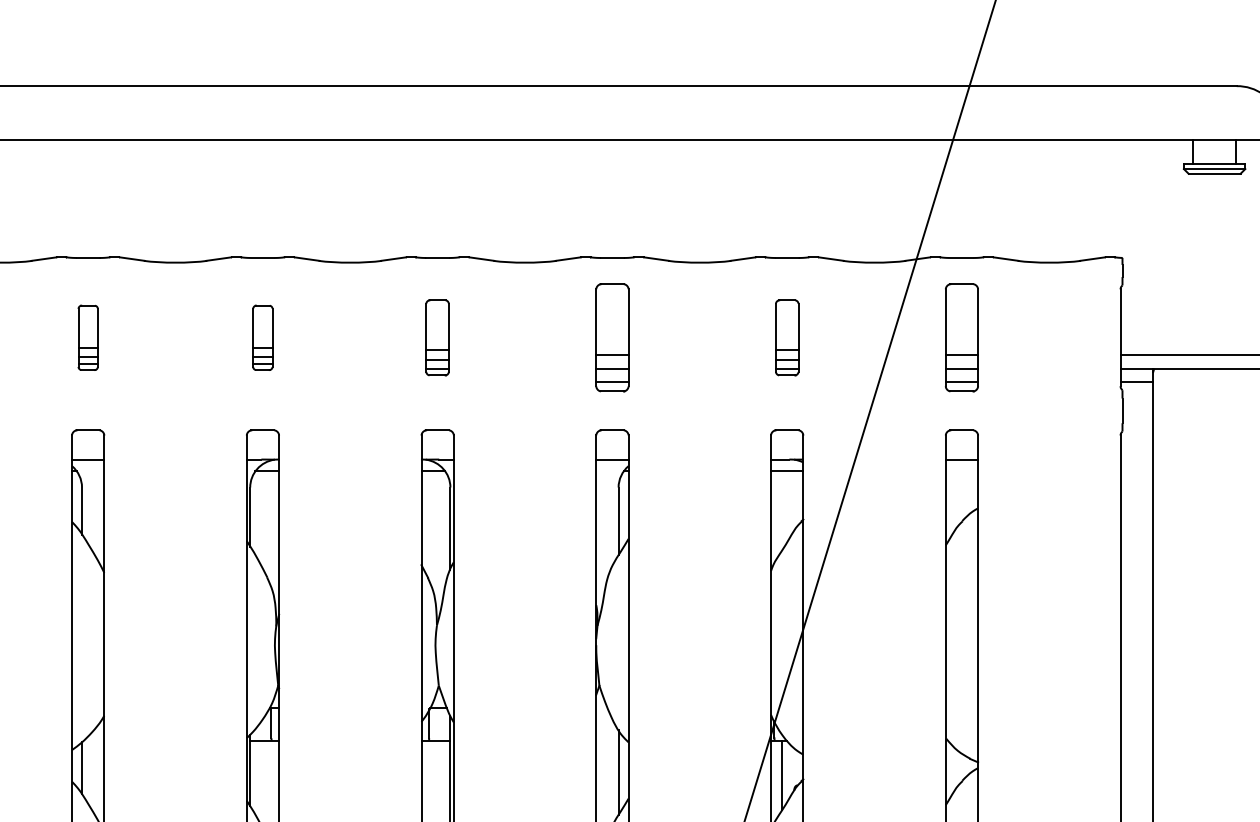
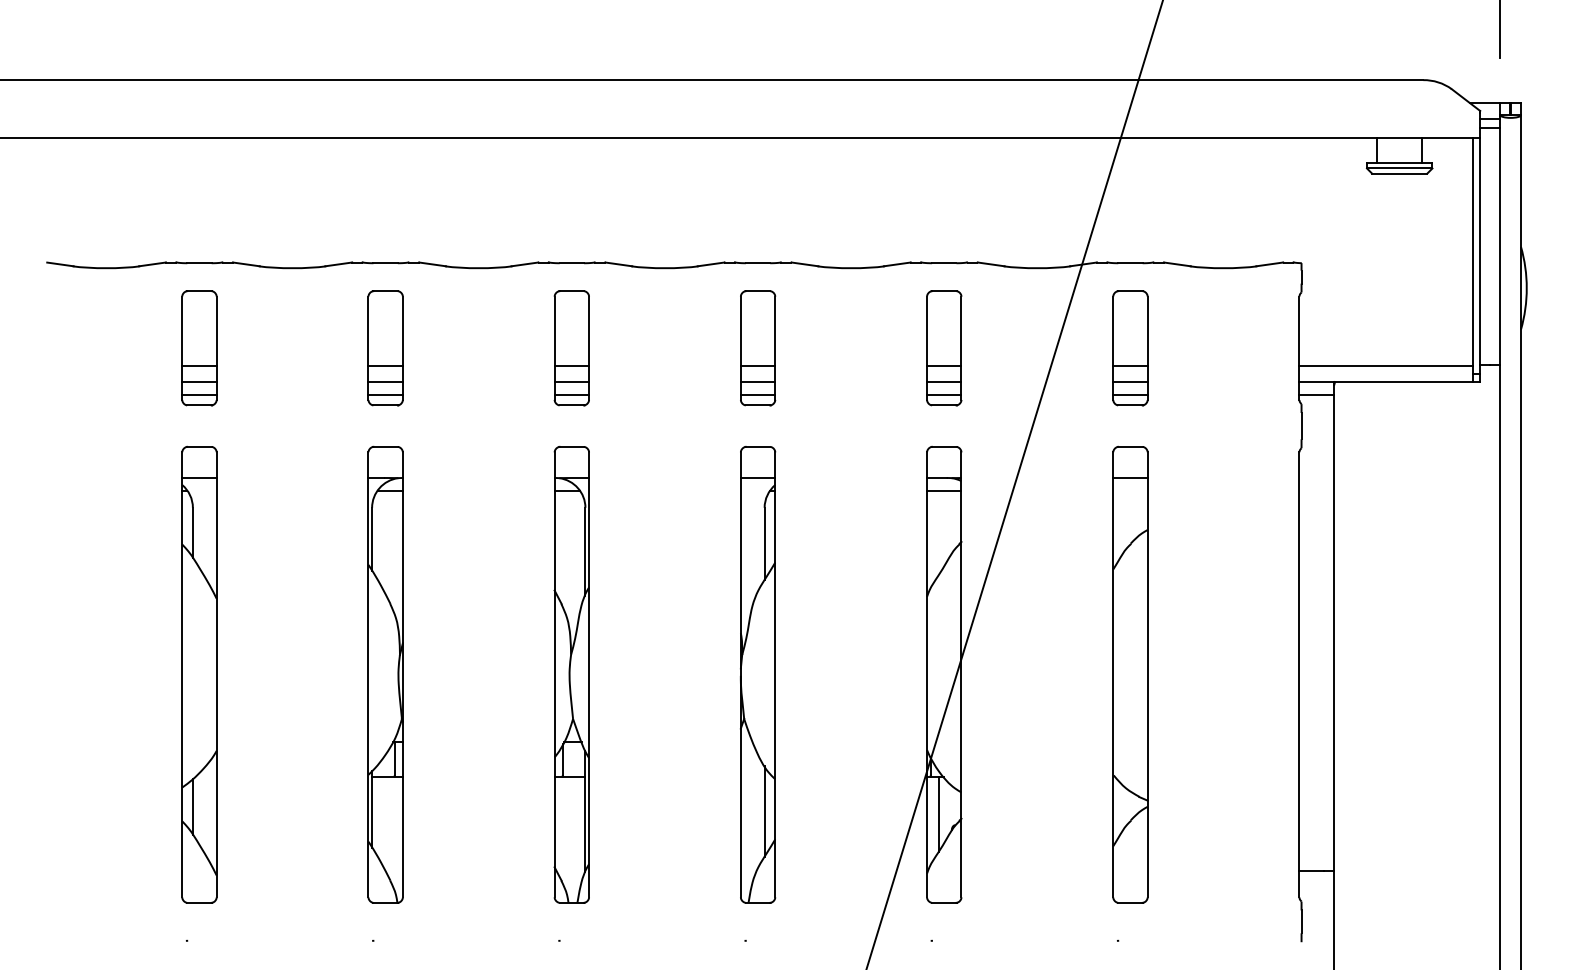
part: (88, 338) -> (199, 348), size x1.67
part: (262, 338) -> (385, 348), size x1.67
part: (437, 338) -> (571, 348), size x1.43
part: (787, 338) -> (944, 348), size x1.43

